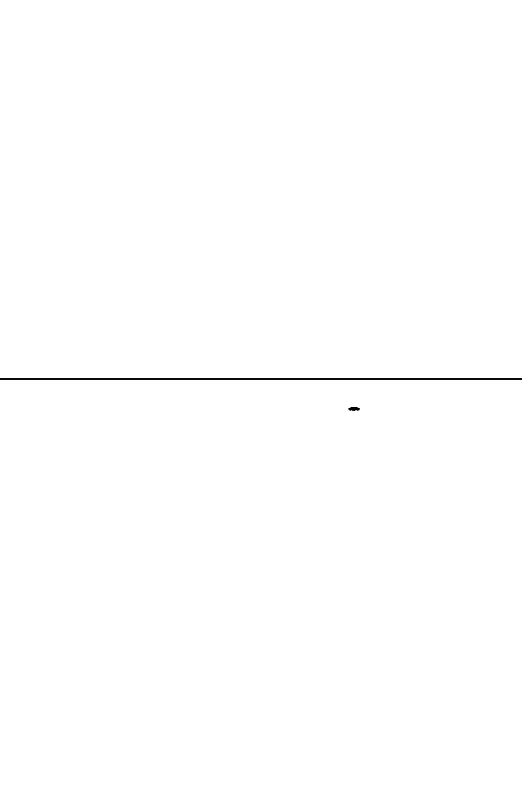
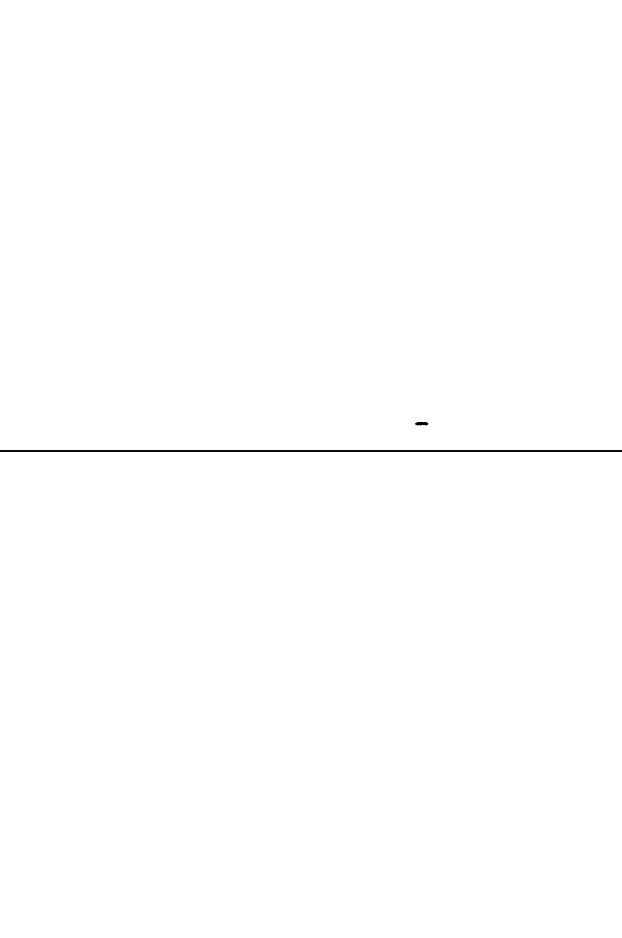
part: (353, 408) -> (421, 423), moved

